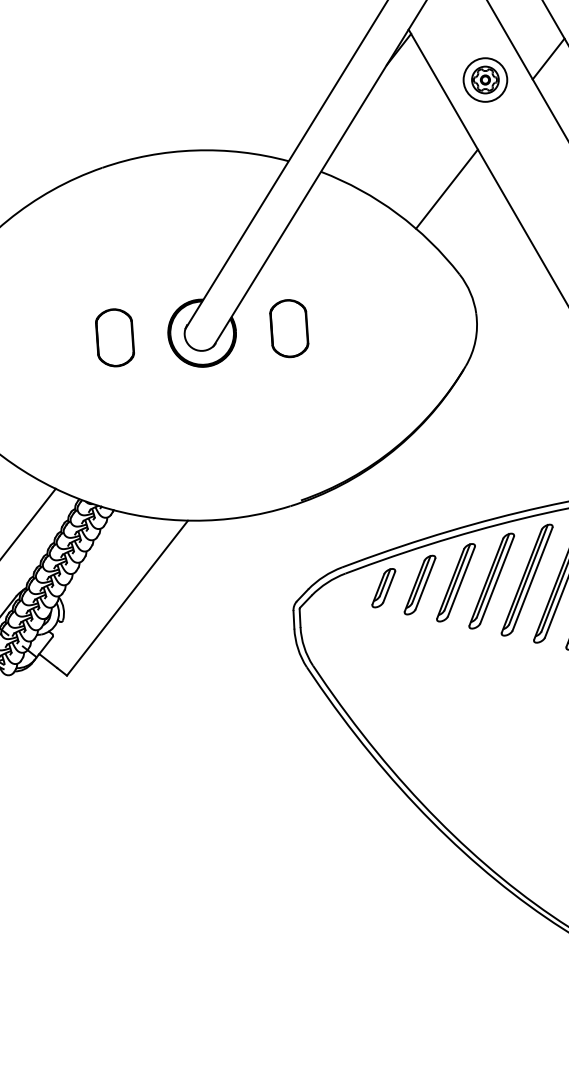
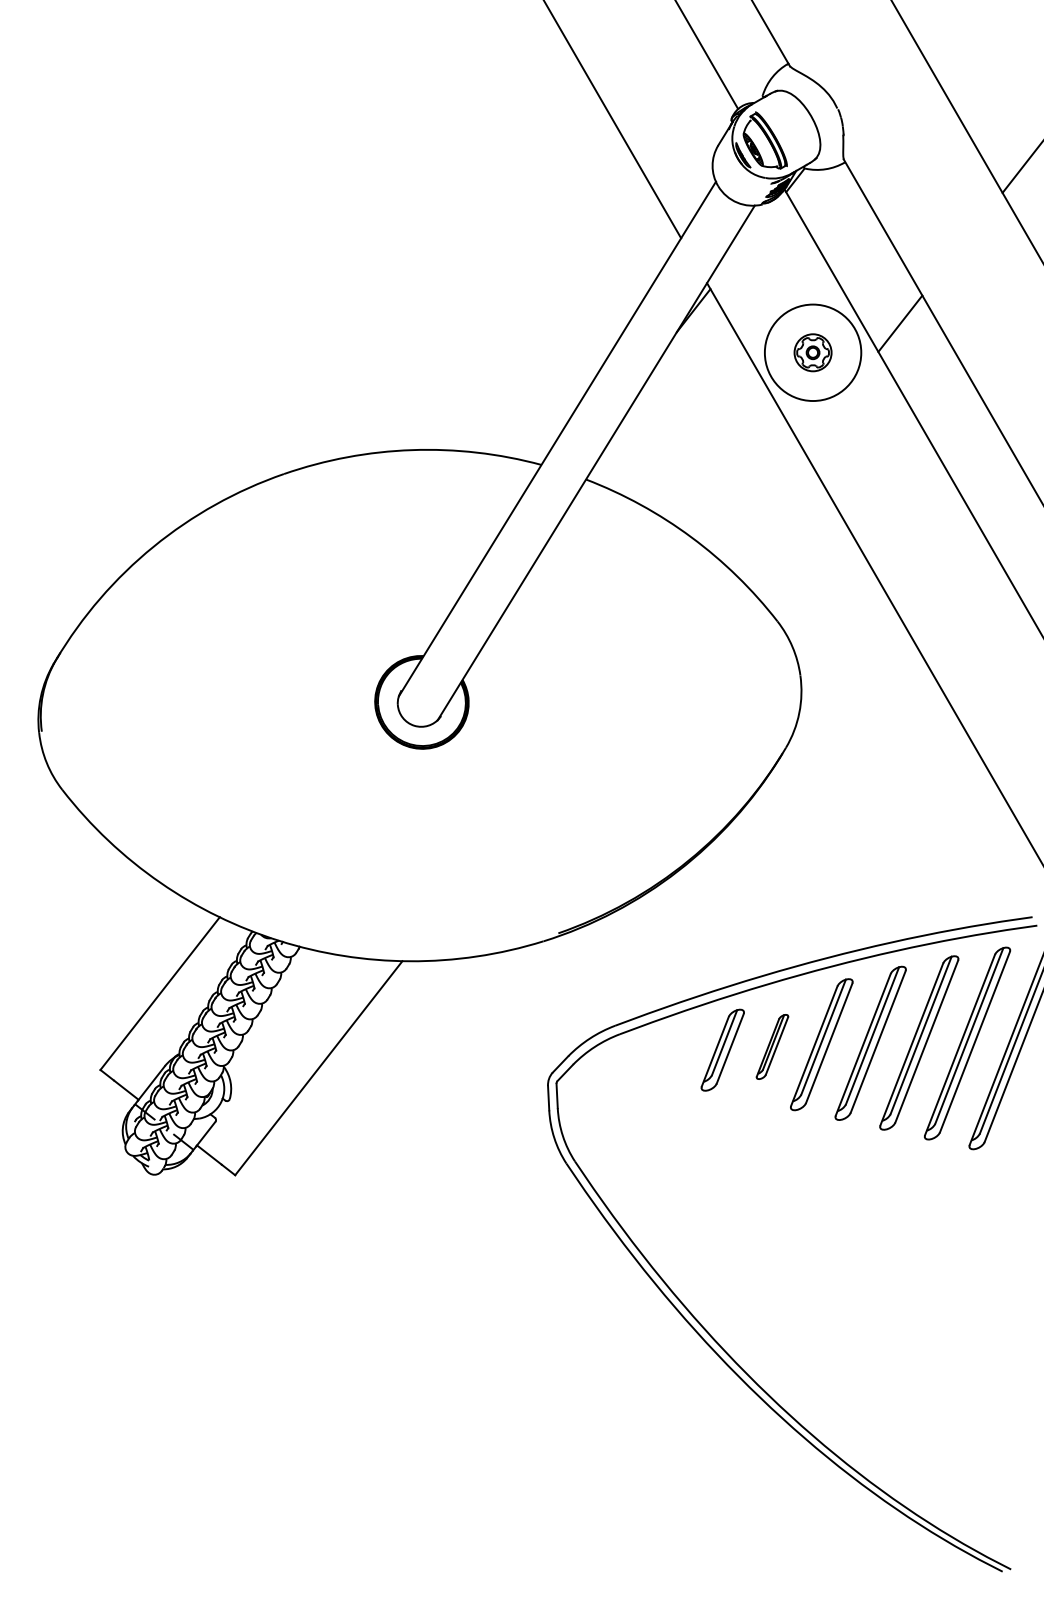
circle: (485, 79) -> (812, 352), size x1.6
line: (446, 189) -> (759, 503), removed
part: (289, 328) -> (542, 695), removed
part: (114, 337) -> (301, 708), removed
part: (456, 582) -> (772, 1046), size x0.6
part: (383, 588) -> (672, 1054), removed

